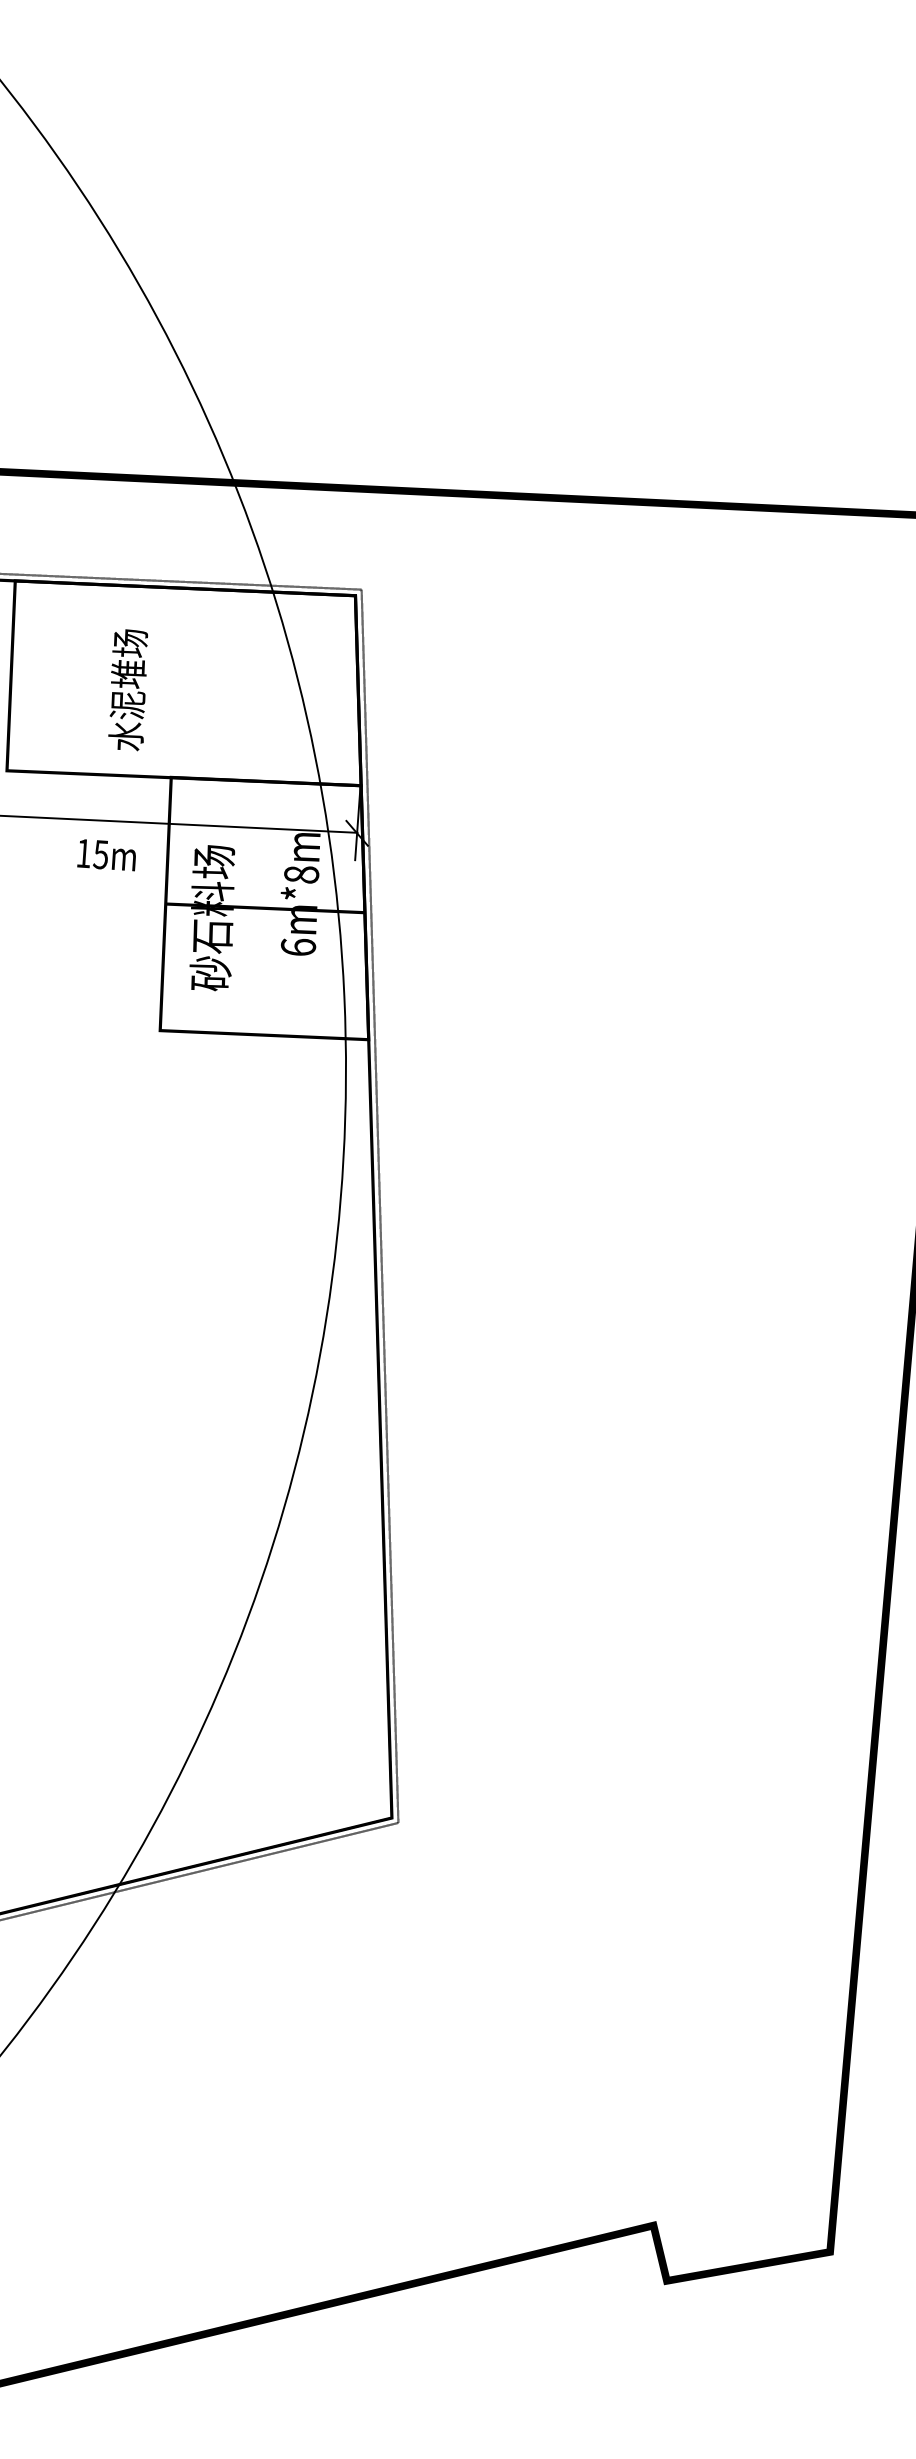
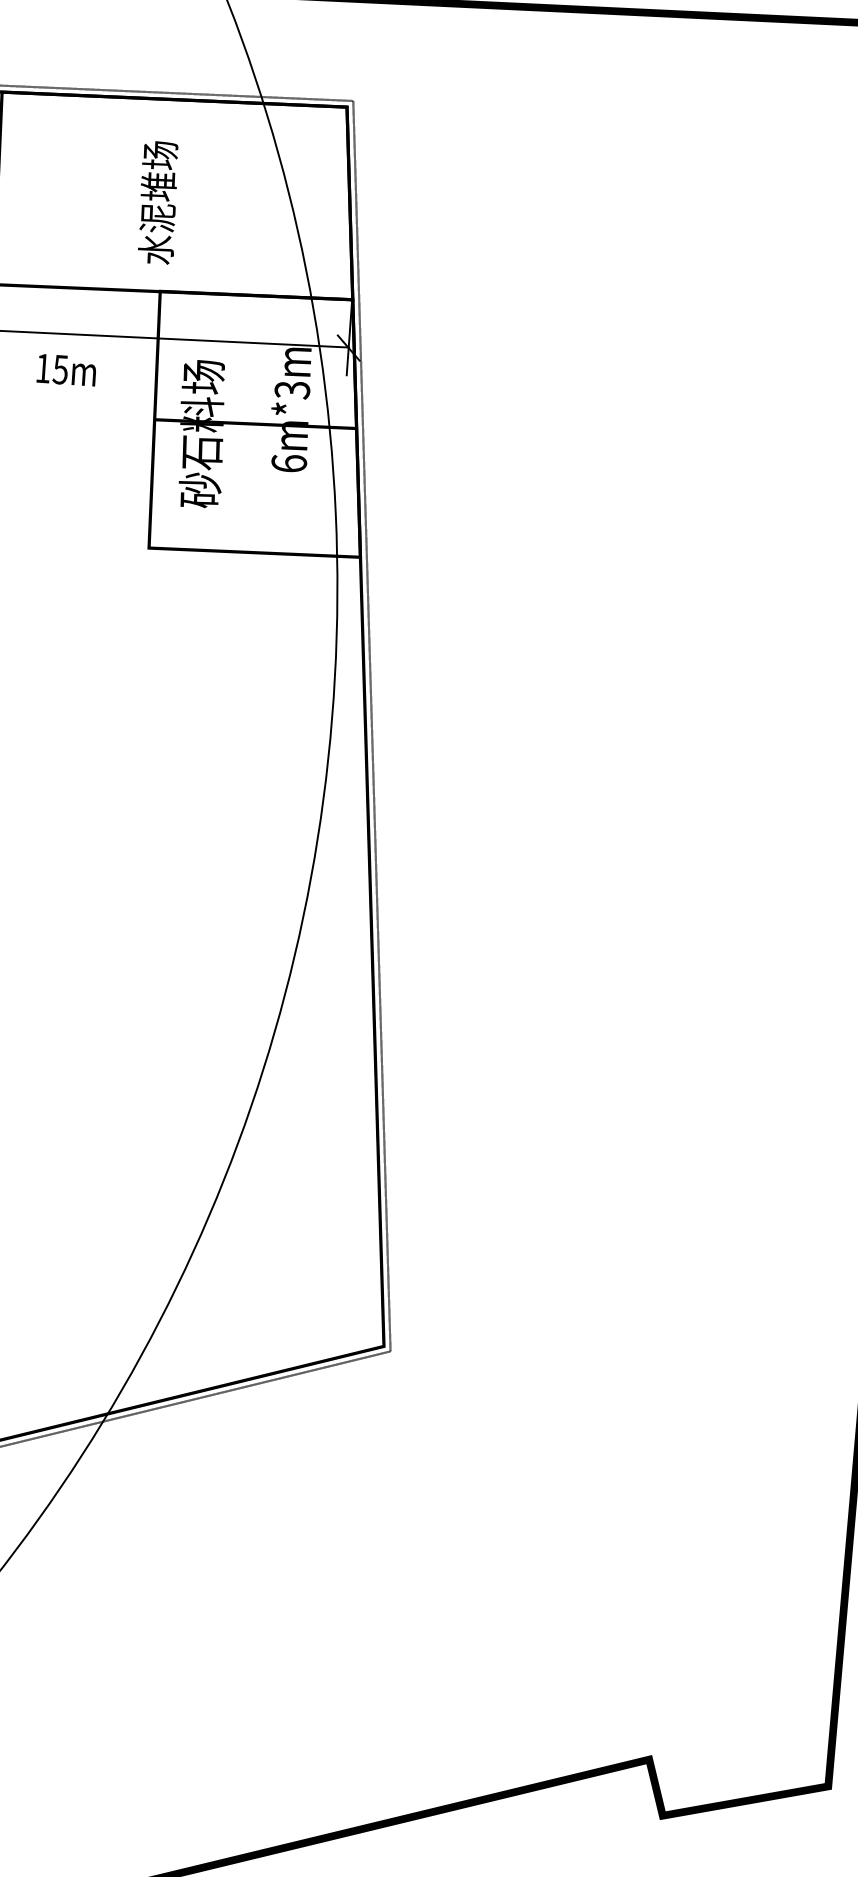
text: (127, 690) -> (157, 203), moved
text: (106, 855) -> (66, 370), moved
text: (301, 875) -> (292, 390), 6m*8m -> 6m*3m

